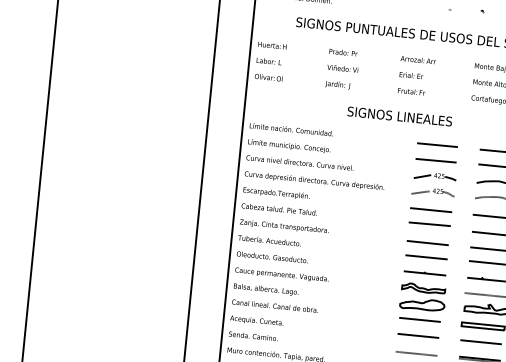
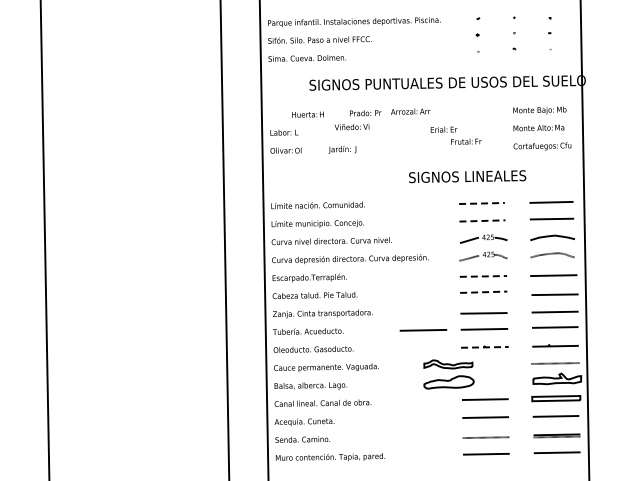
text: (272, 45) -> (307, 114), moved
text: (418, 59) -> (410, 111), moved
text: (342, 69) -> (351, 127), moved
text: (337, 84) -> (342, 149), moved
text: (411, 91) -> (466, 141), moved
text: (399, 116) -> (467, 176), moved
line: (437, 145) -> (481, 203), solid -> dashed
line: (436, 160) -> (482, 220), solid -> dashed
line: (431, 210) -> (483, 276), solid -> dashed
line: (429, 224) -> (483, 292), solid -> dashed
line: (372, 251) -> (423, 330), added
line: (424, 273) -> (484, 347), solid -> dashed
part: (422, 297) -> (448, 374), moved

